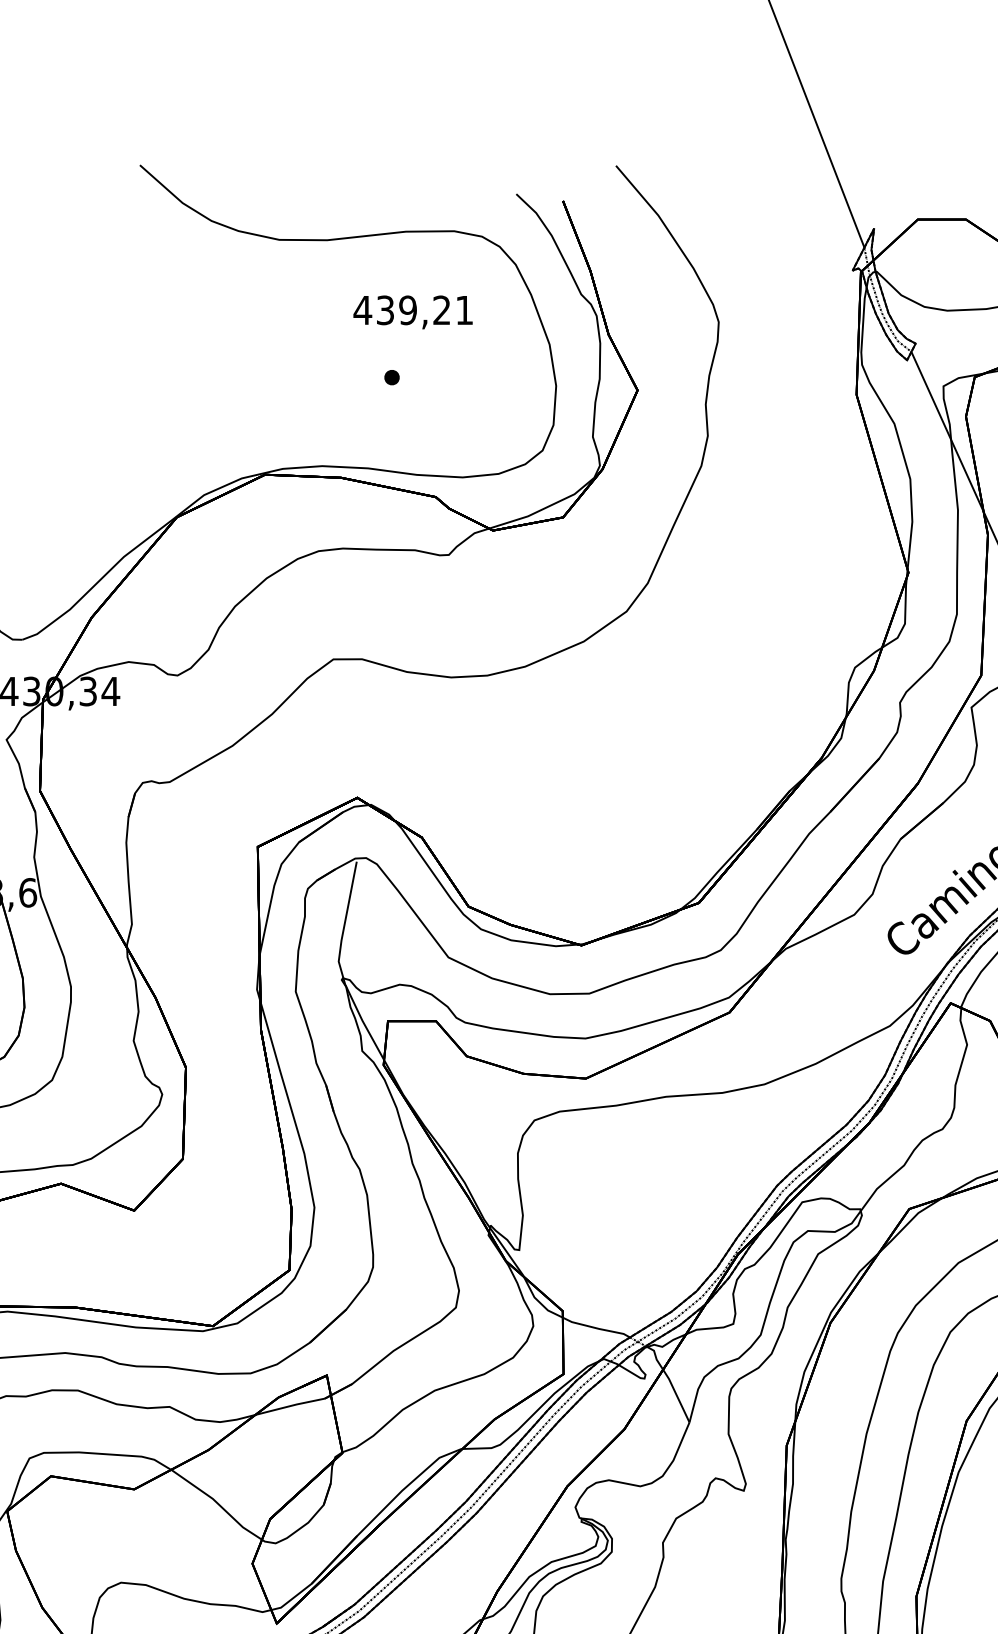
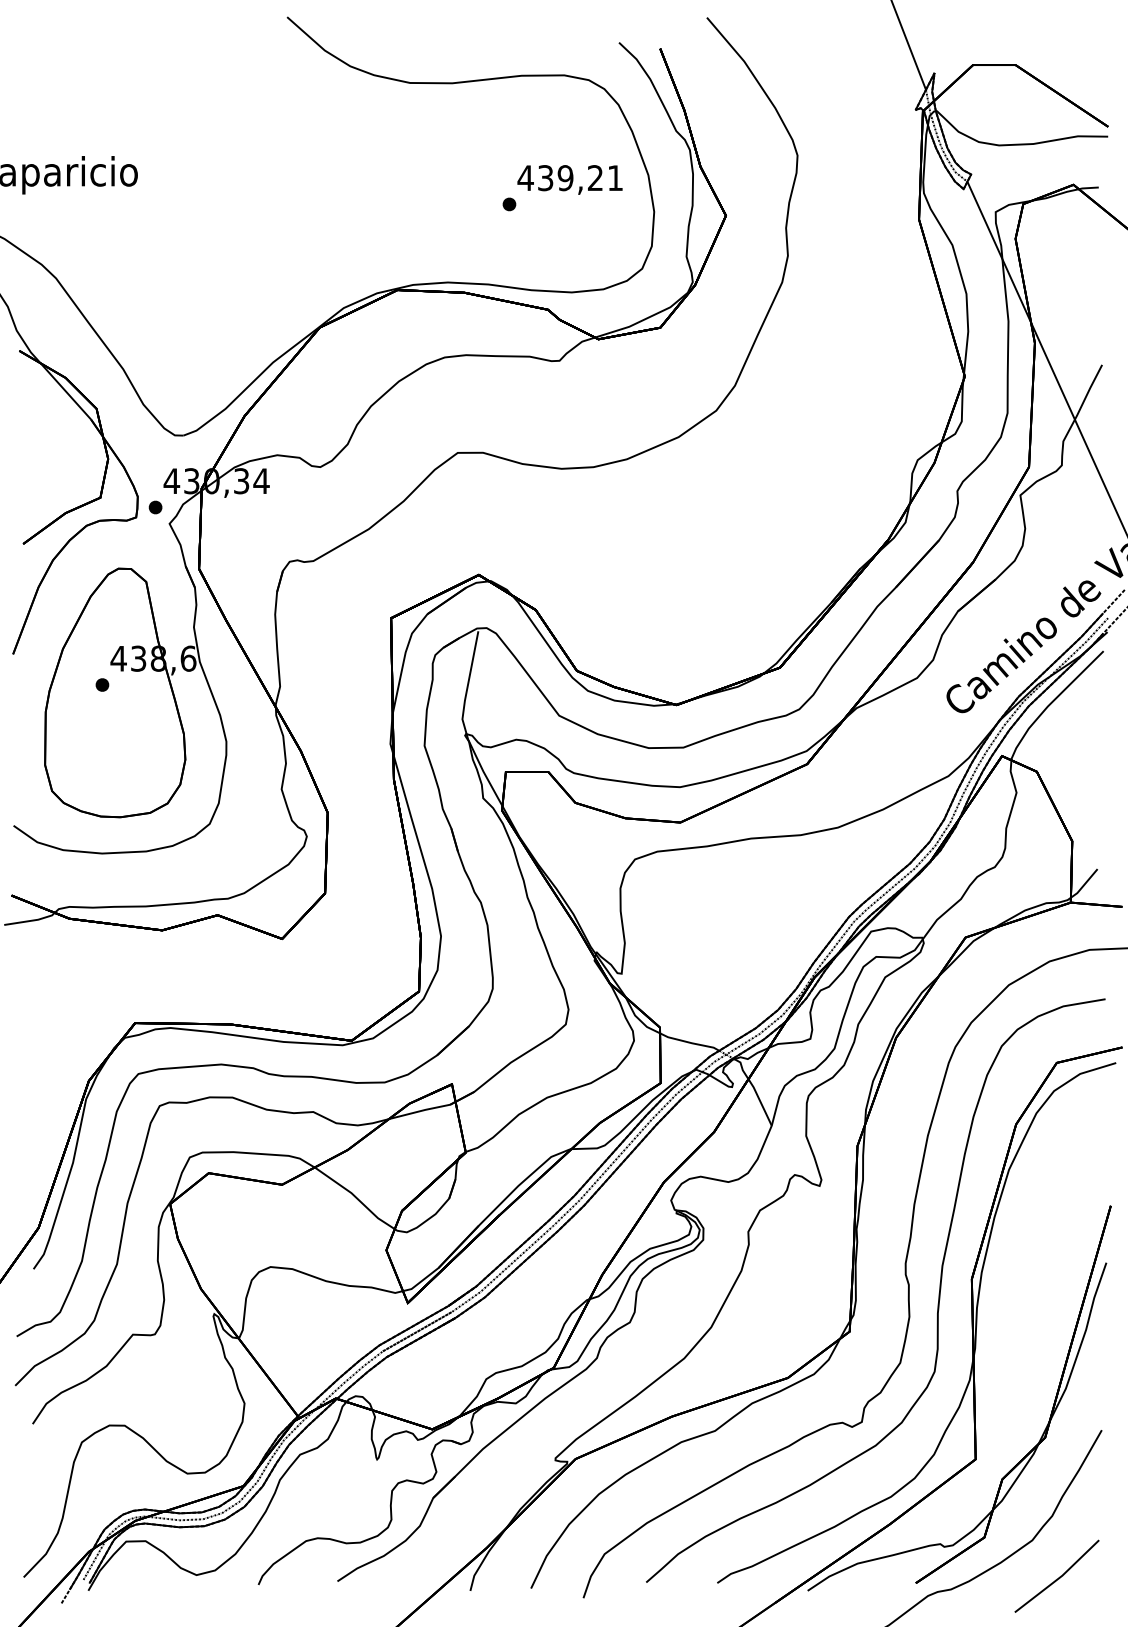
text: (412, 311) -> (569, 179), moved

